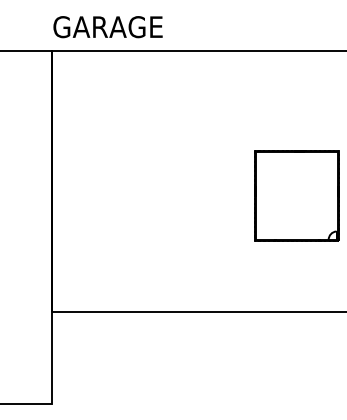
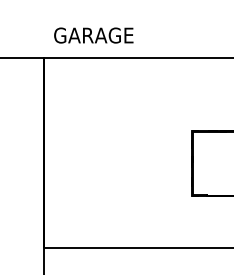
text: (107, 27) -> (93, 35), moved

